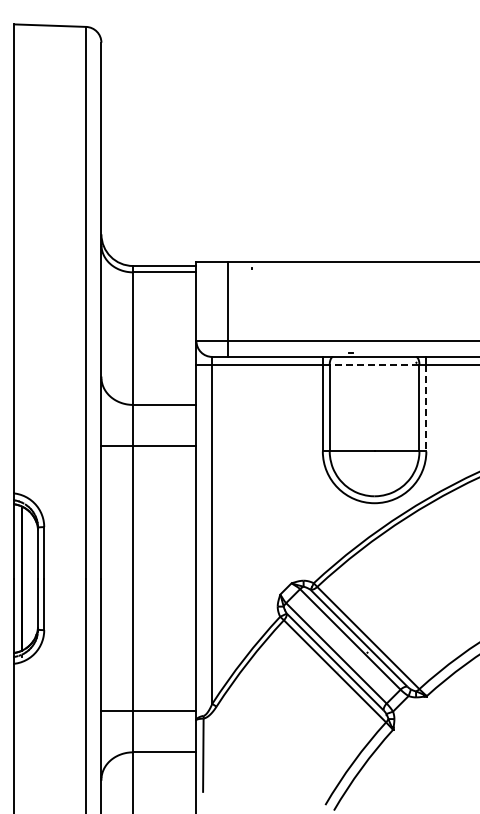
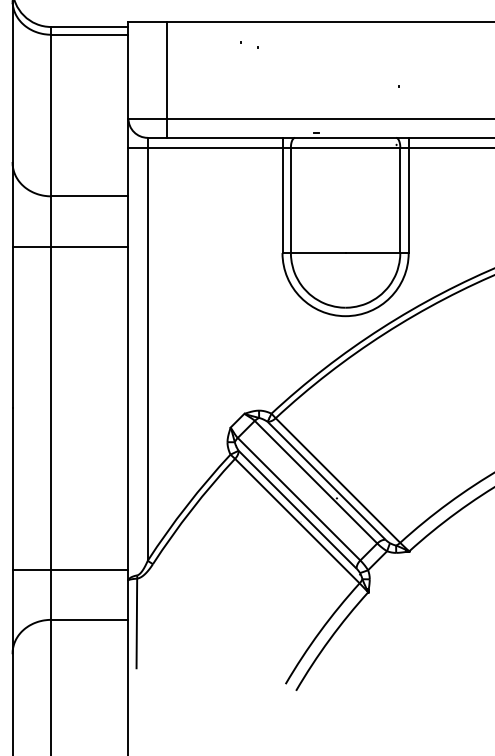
line: (374, 364) -> (345, 147), dashed -> solid
line: (426, 408) -> (408, 200), dashed -> solid

